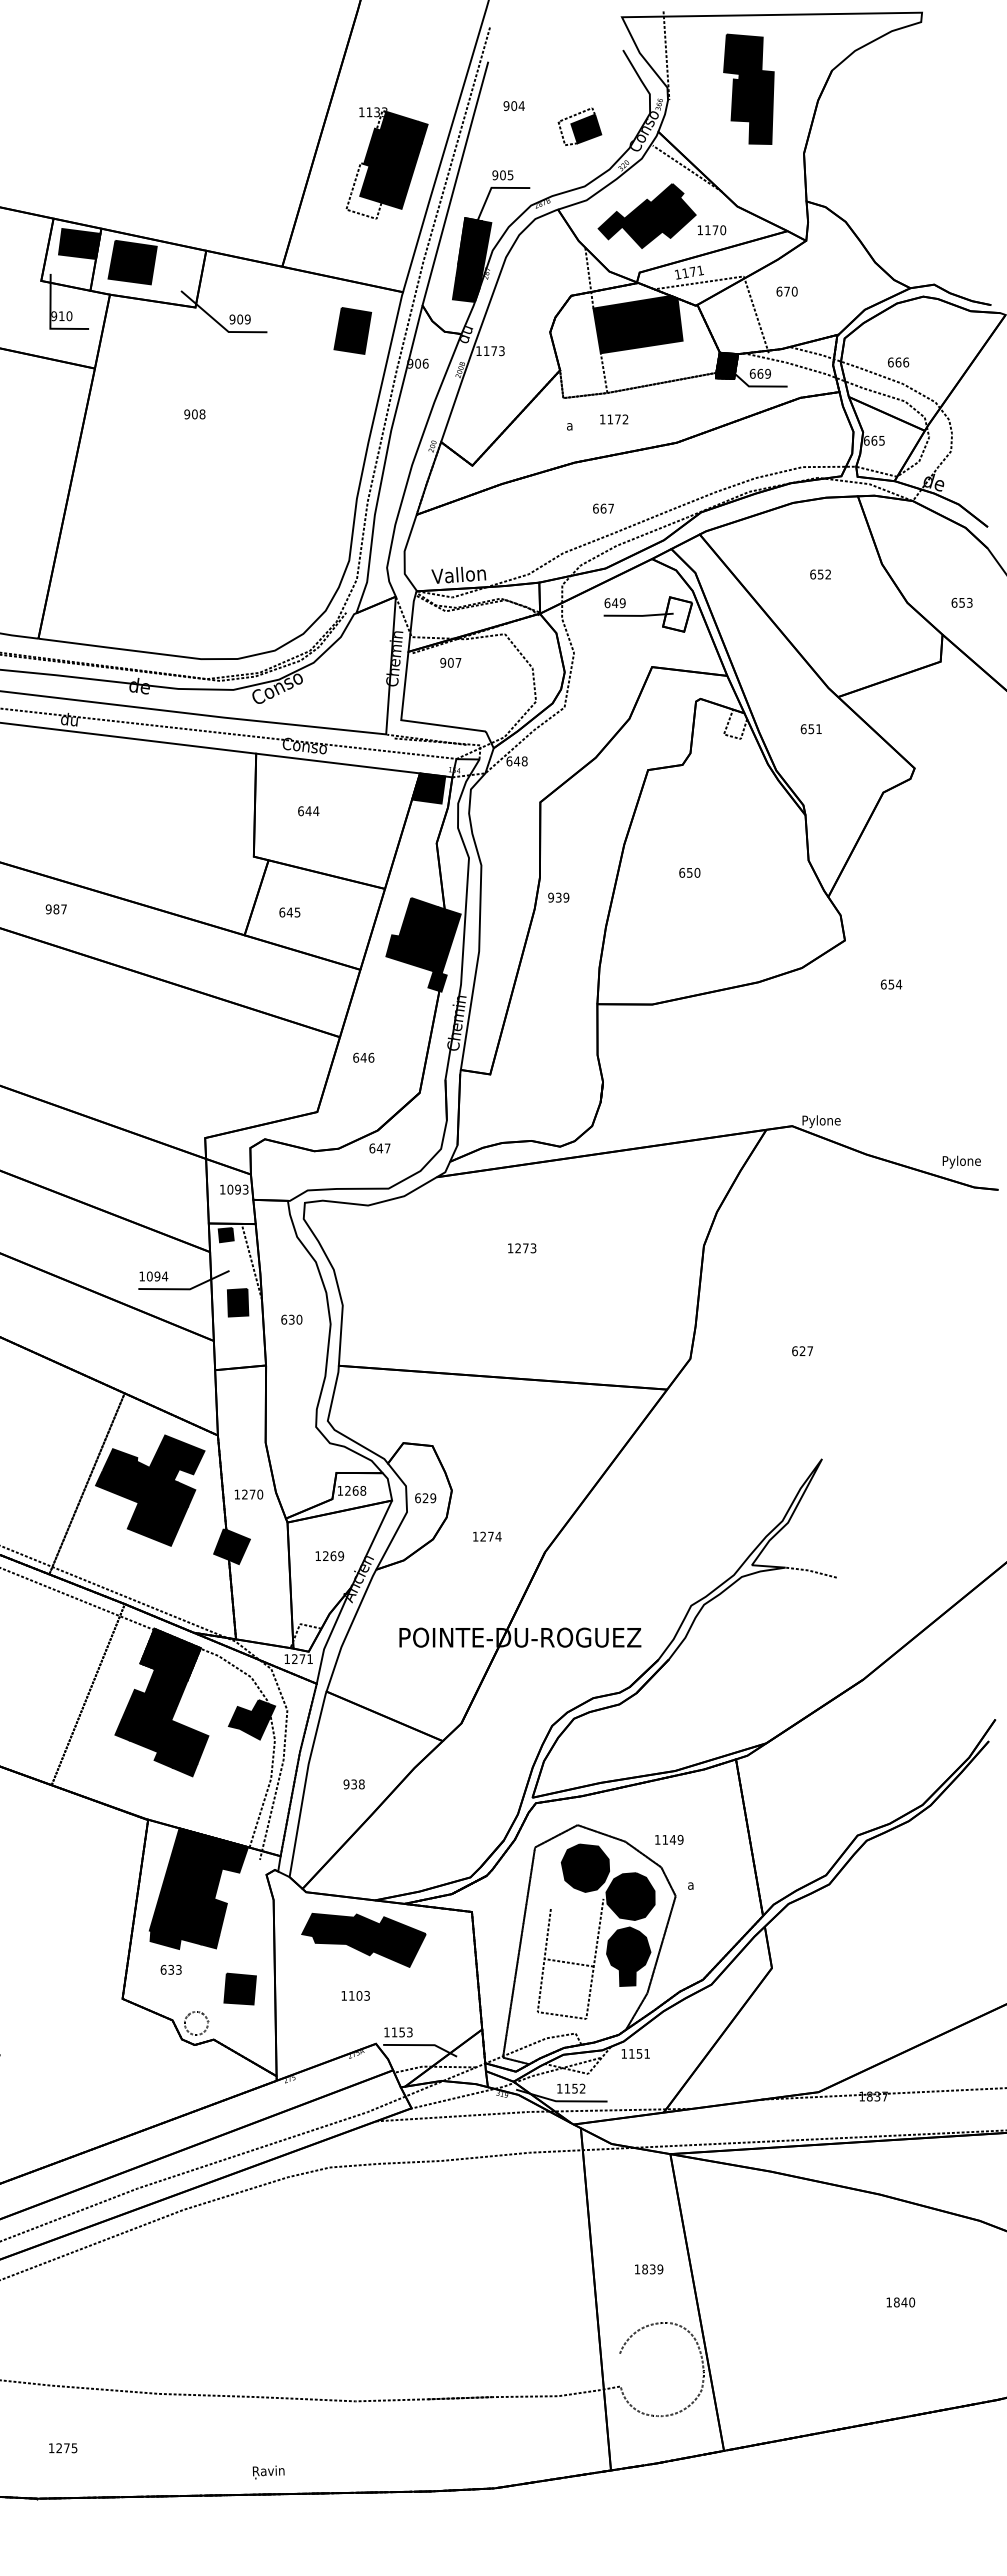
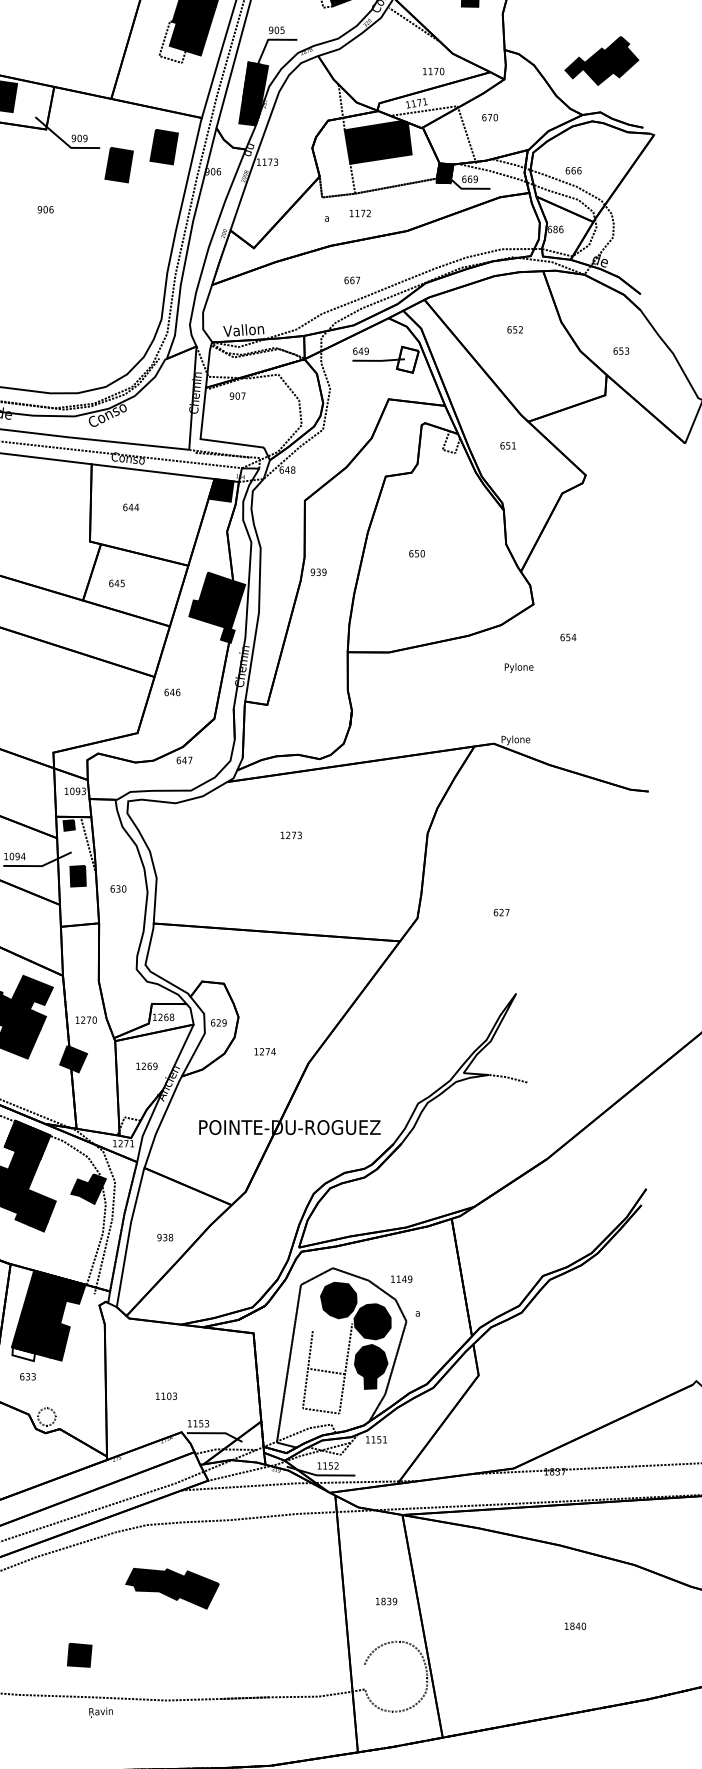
part: (646, 215) -> (601, 60), moved
part: (292, 354) -> (118, 164), added
text: (202, 414) -> (51, 209), 908 -> 906
text: (878, 440) -> (558, 229), 665 -> 686
text: (961, 1161) -> (518, 667), moved
part: (363, 1939) -> (172, 1588), moved
fill: (165, 1940) -> (23, 1354), removed
part: (239, 1988) -> (79, 1654), moved
part: (268, 2472) -> (100, 1712), moved

